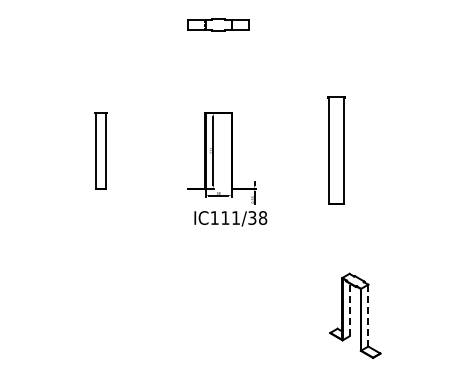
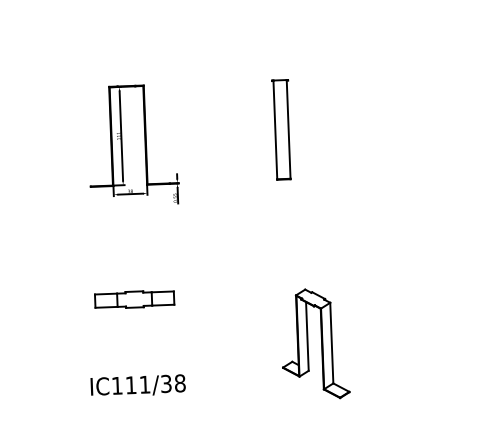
part: (336, 150) -> (282, 129), size x0.71
text: (230, 218) -> (137, 385), moved
part: (218, 276) -> (134, 299), added
line: (349, 309) -> (306, 336), dashed -> solid
line: (368, 315) -> (331, 342), dashed -> solid

